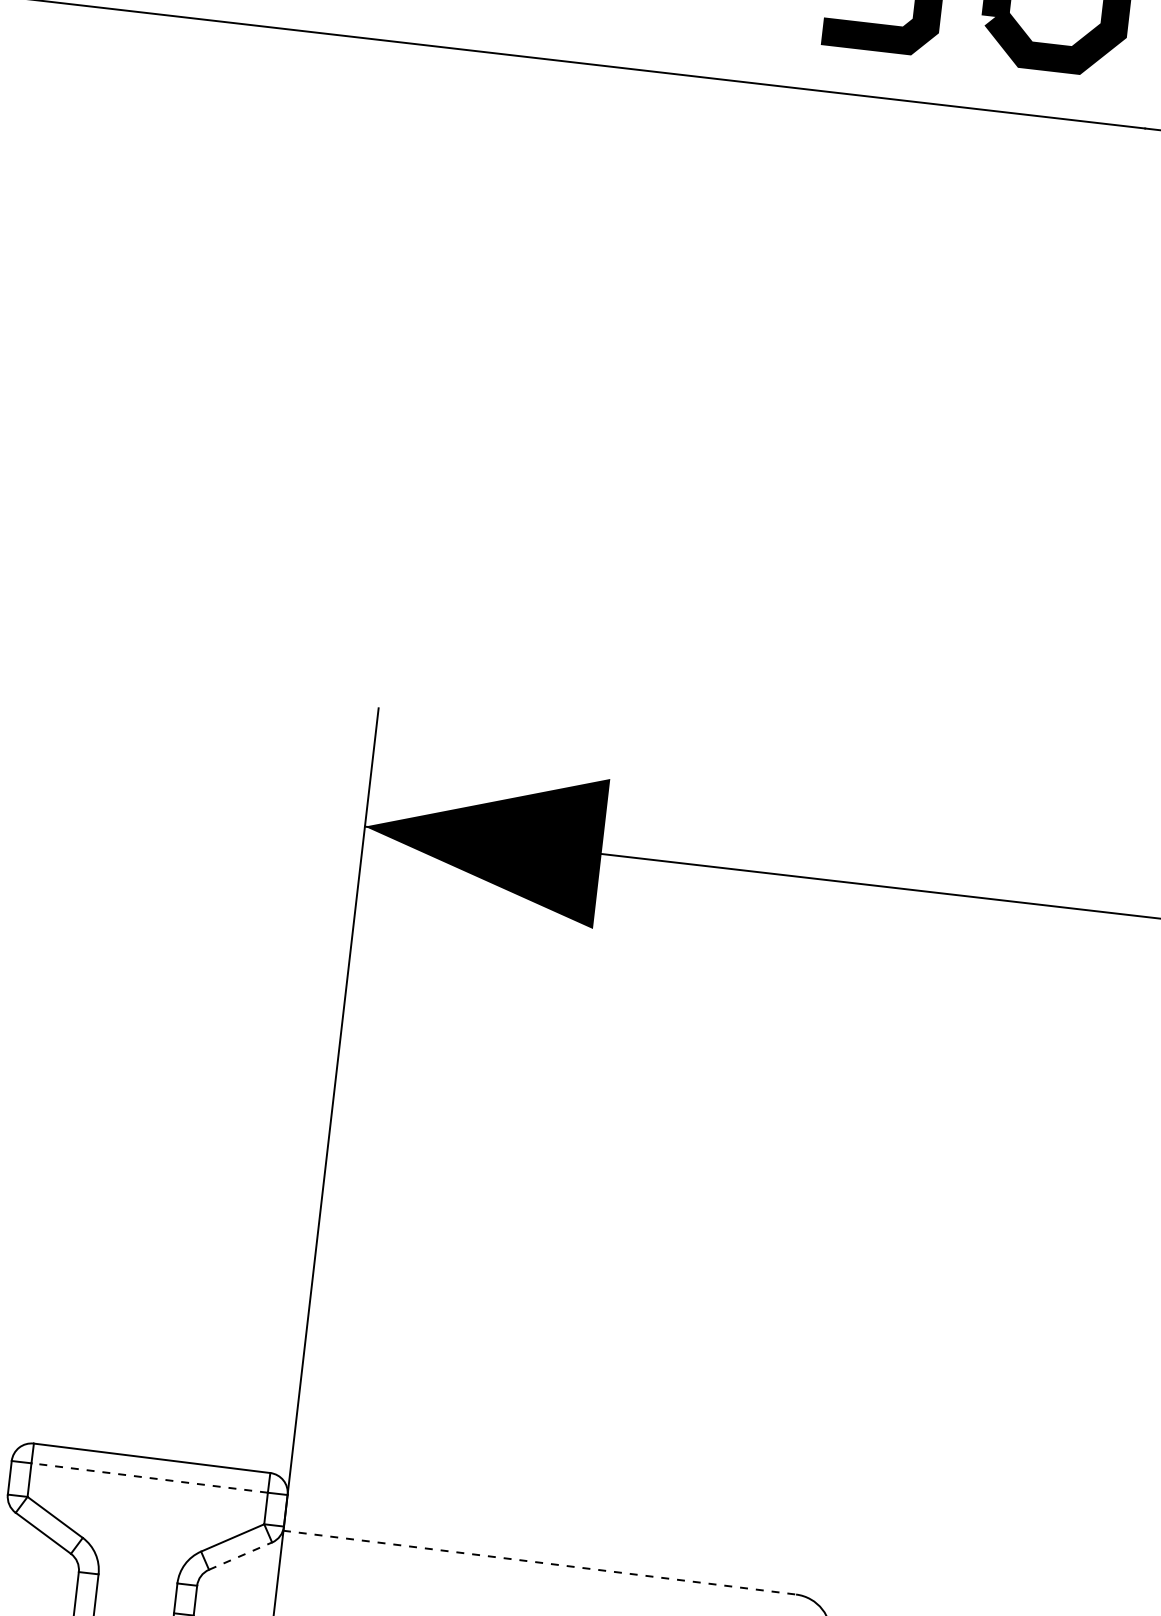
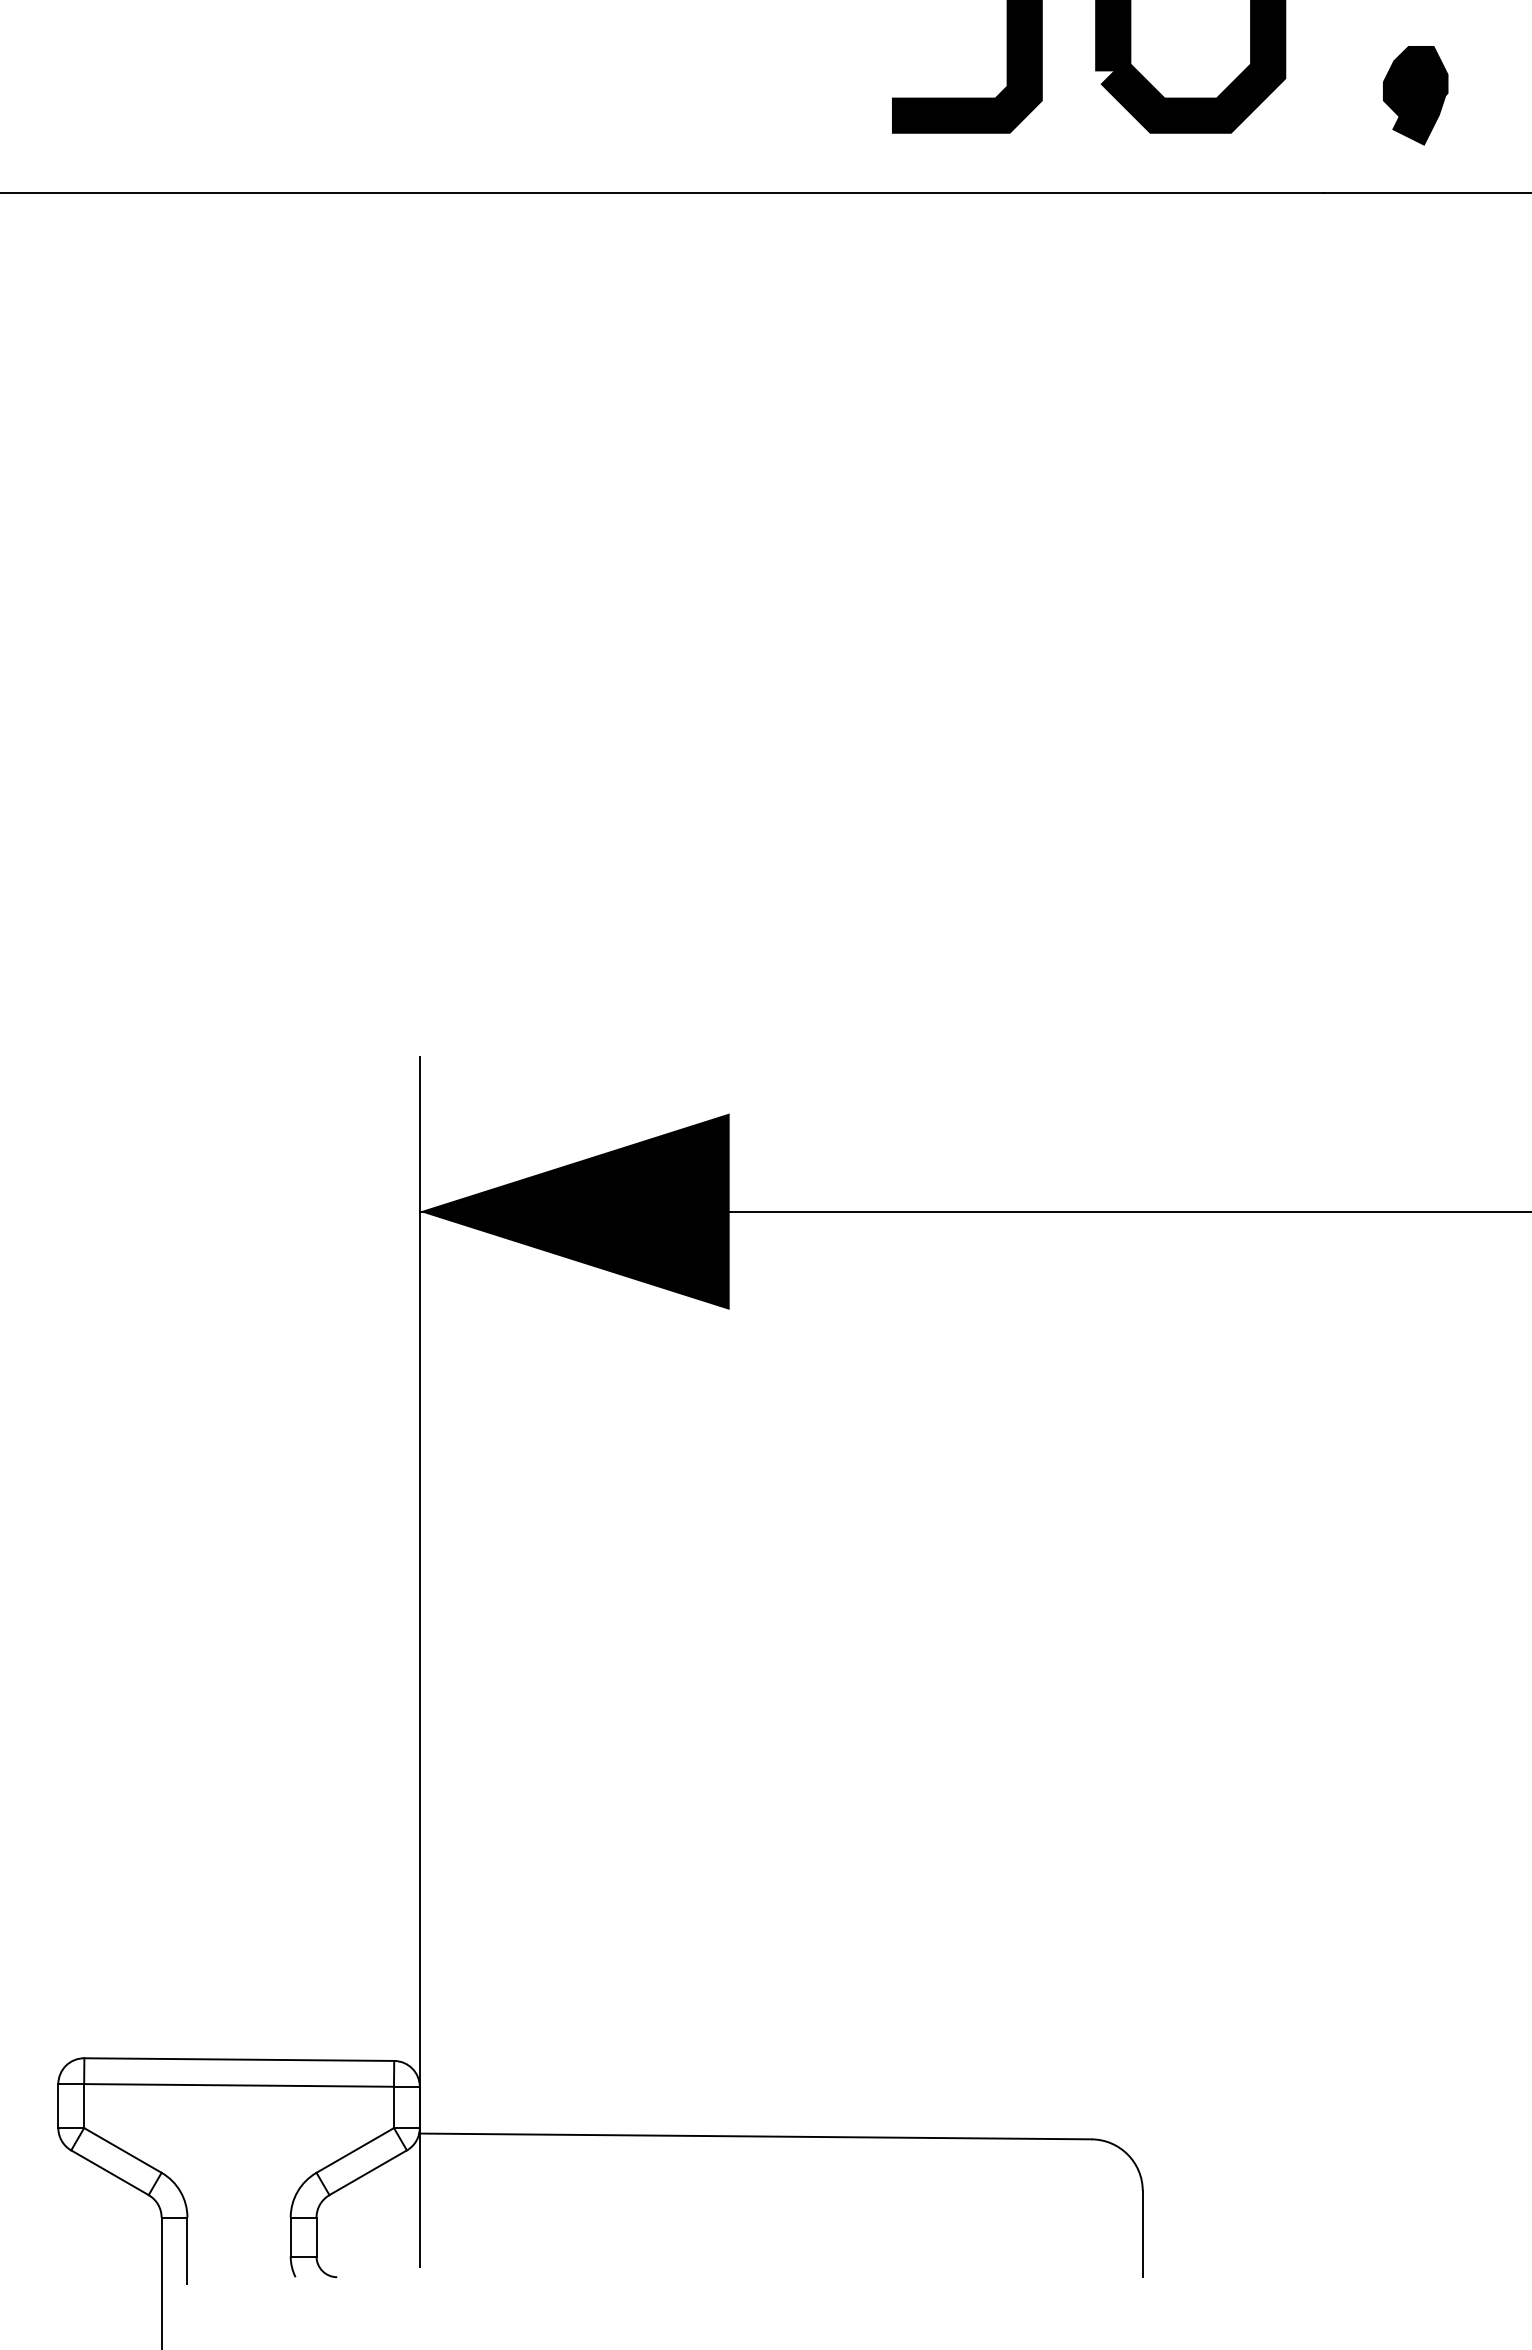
line: (150, 1478) -> (239, 2085), dashed -> solid
line: (240, 1555) -> (368, 2172), dashed -> solid
line: (539, 1562) -> (755, 2136), dashed -> solid

